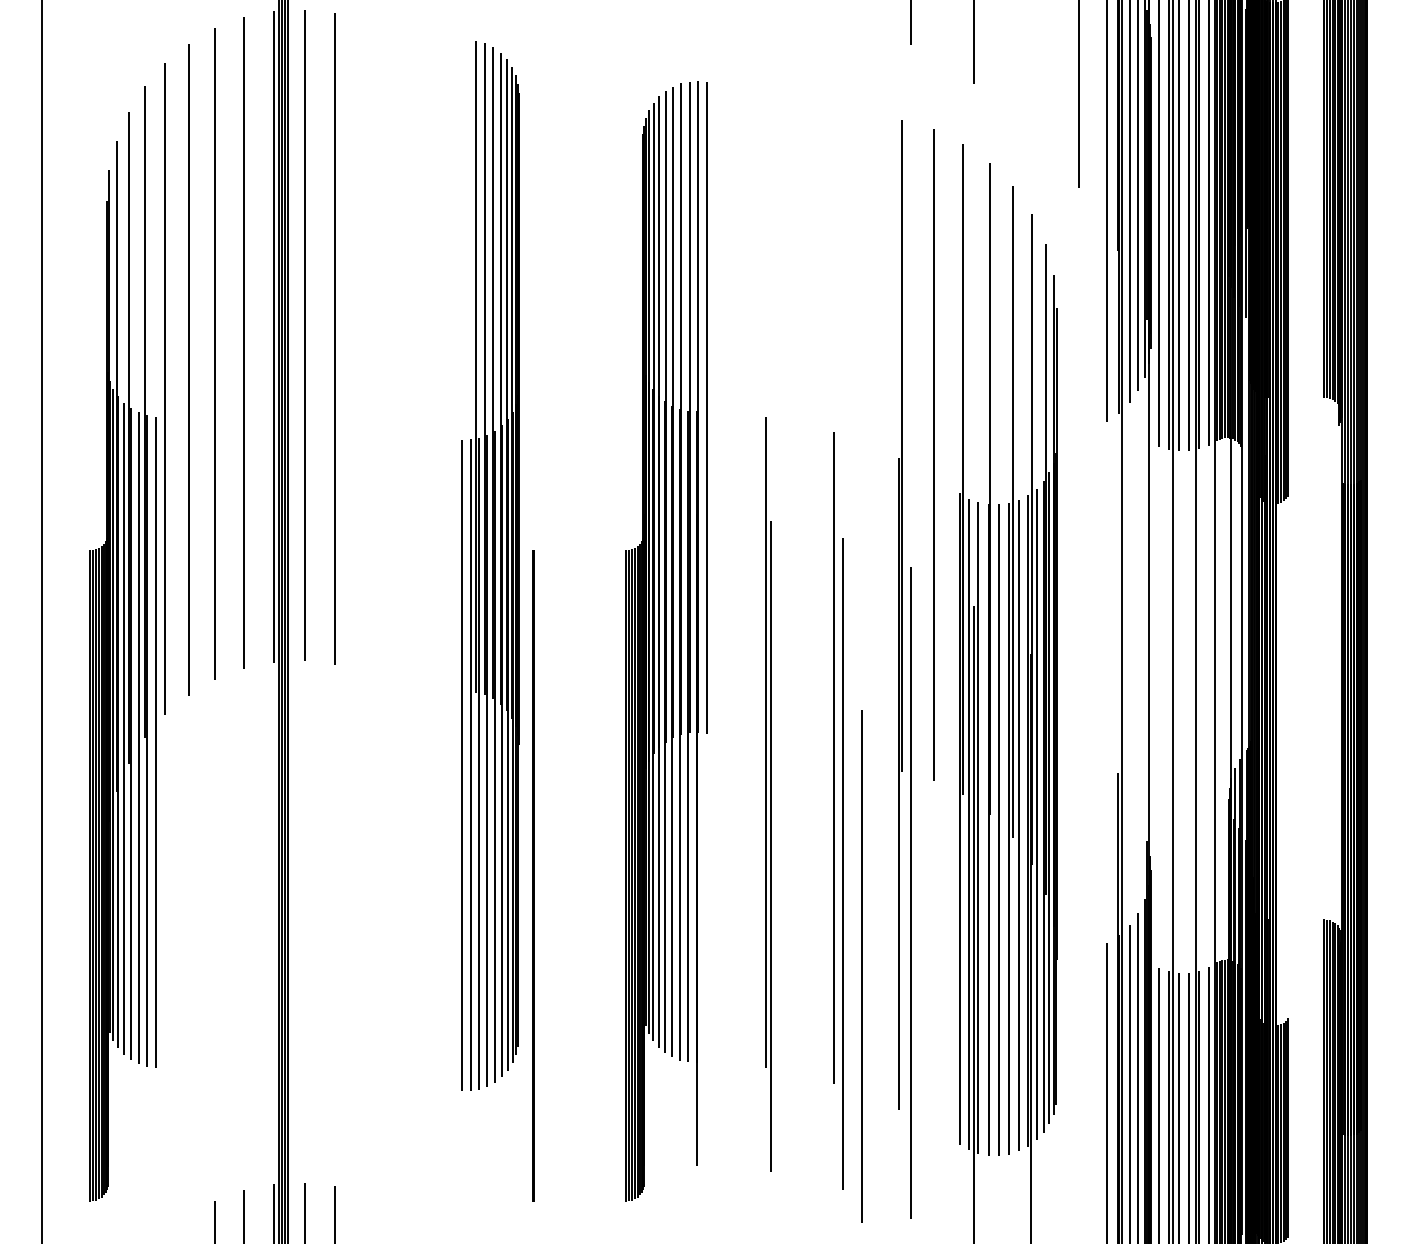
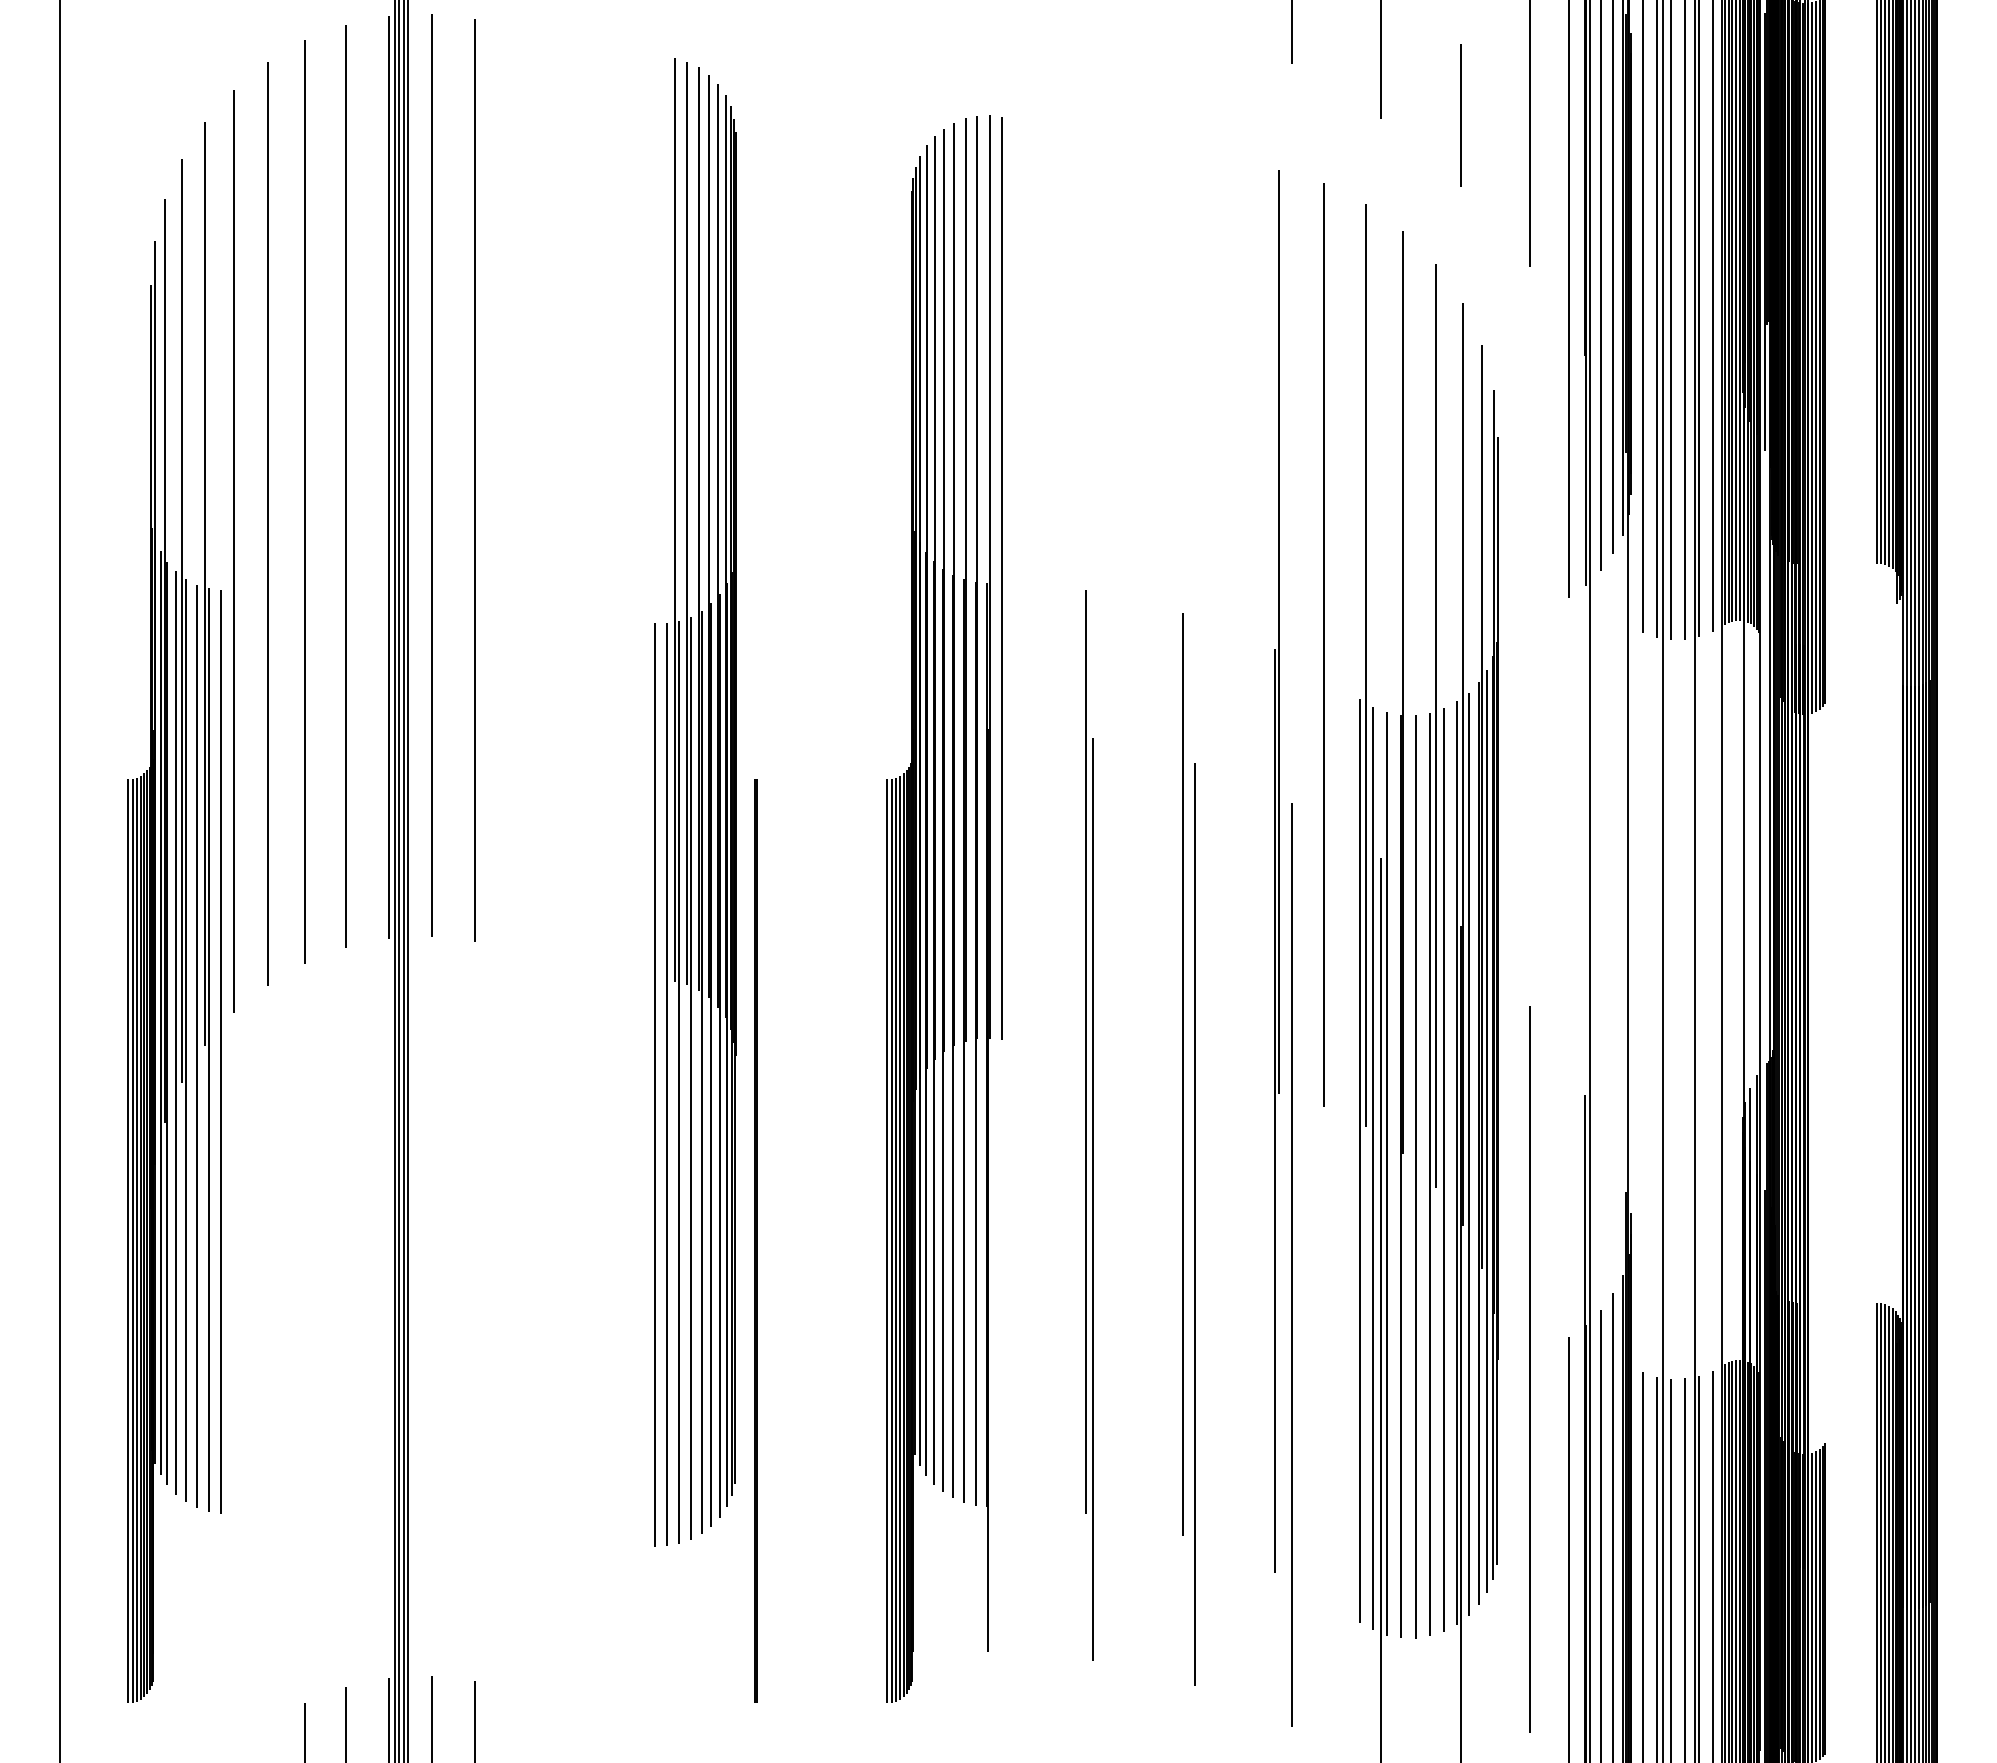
line: (1030, 81) -> (1460, 115), added
line: (861, 966) -> (1529, 1369), moved

